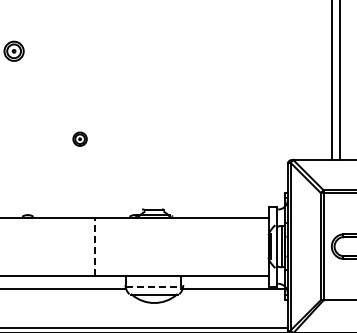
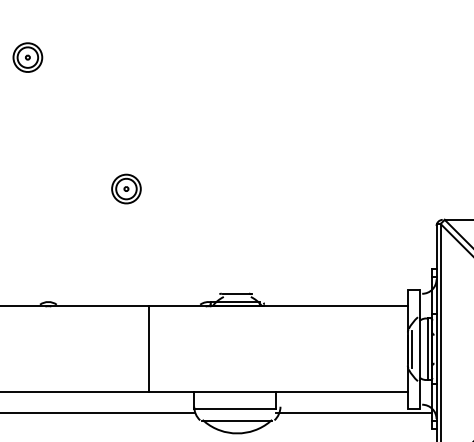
part: (79, 138) -> (125, 187), size x1.43
line: (95, 246) -> (149, 349), dashed -> solid
line: (153, 286) -> (235, 408), dashed -> solid

